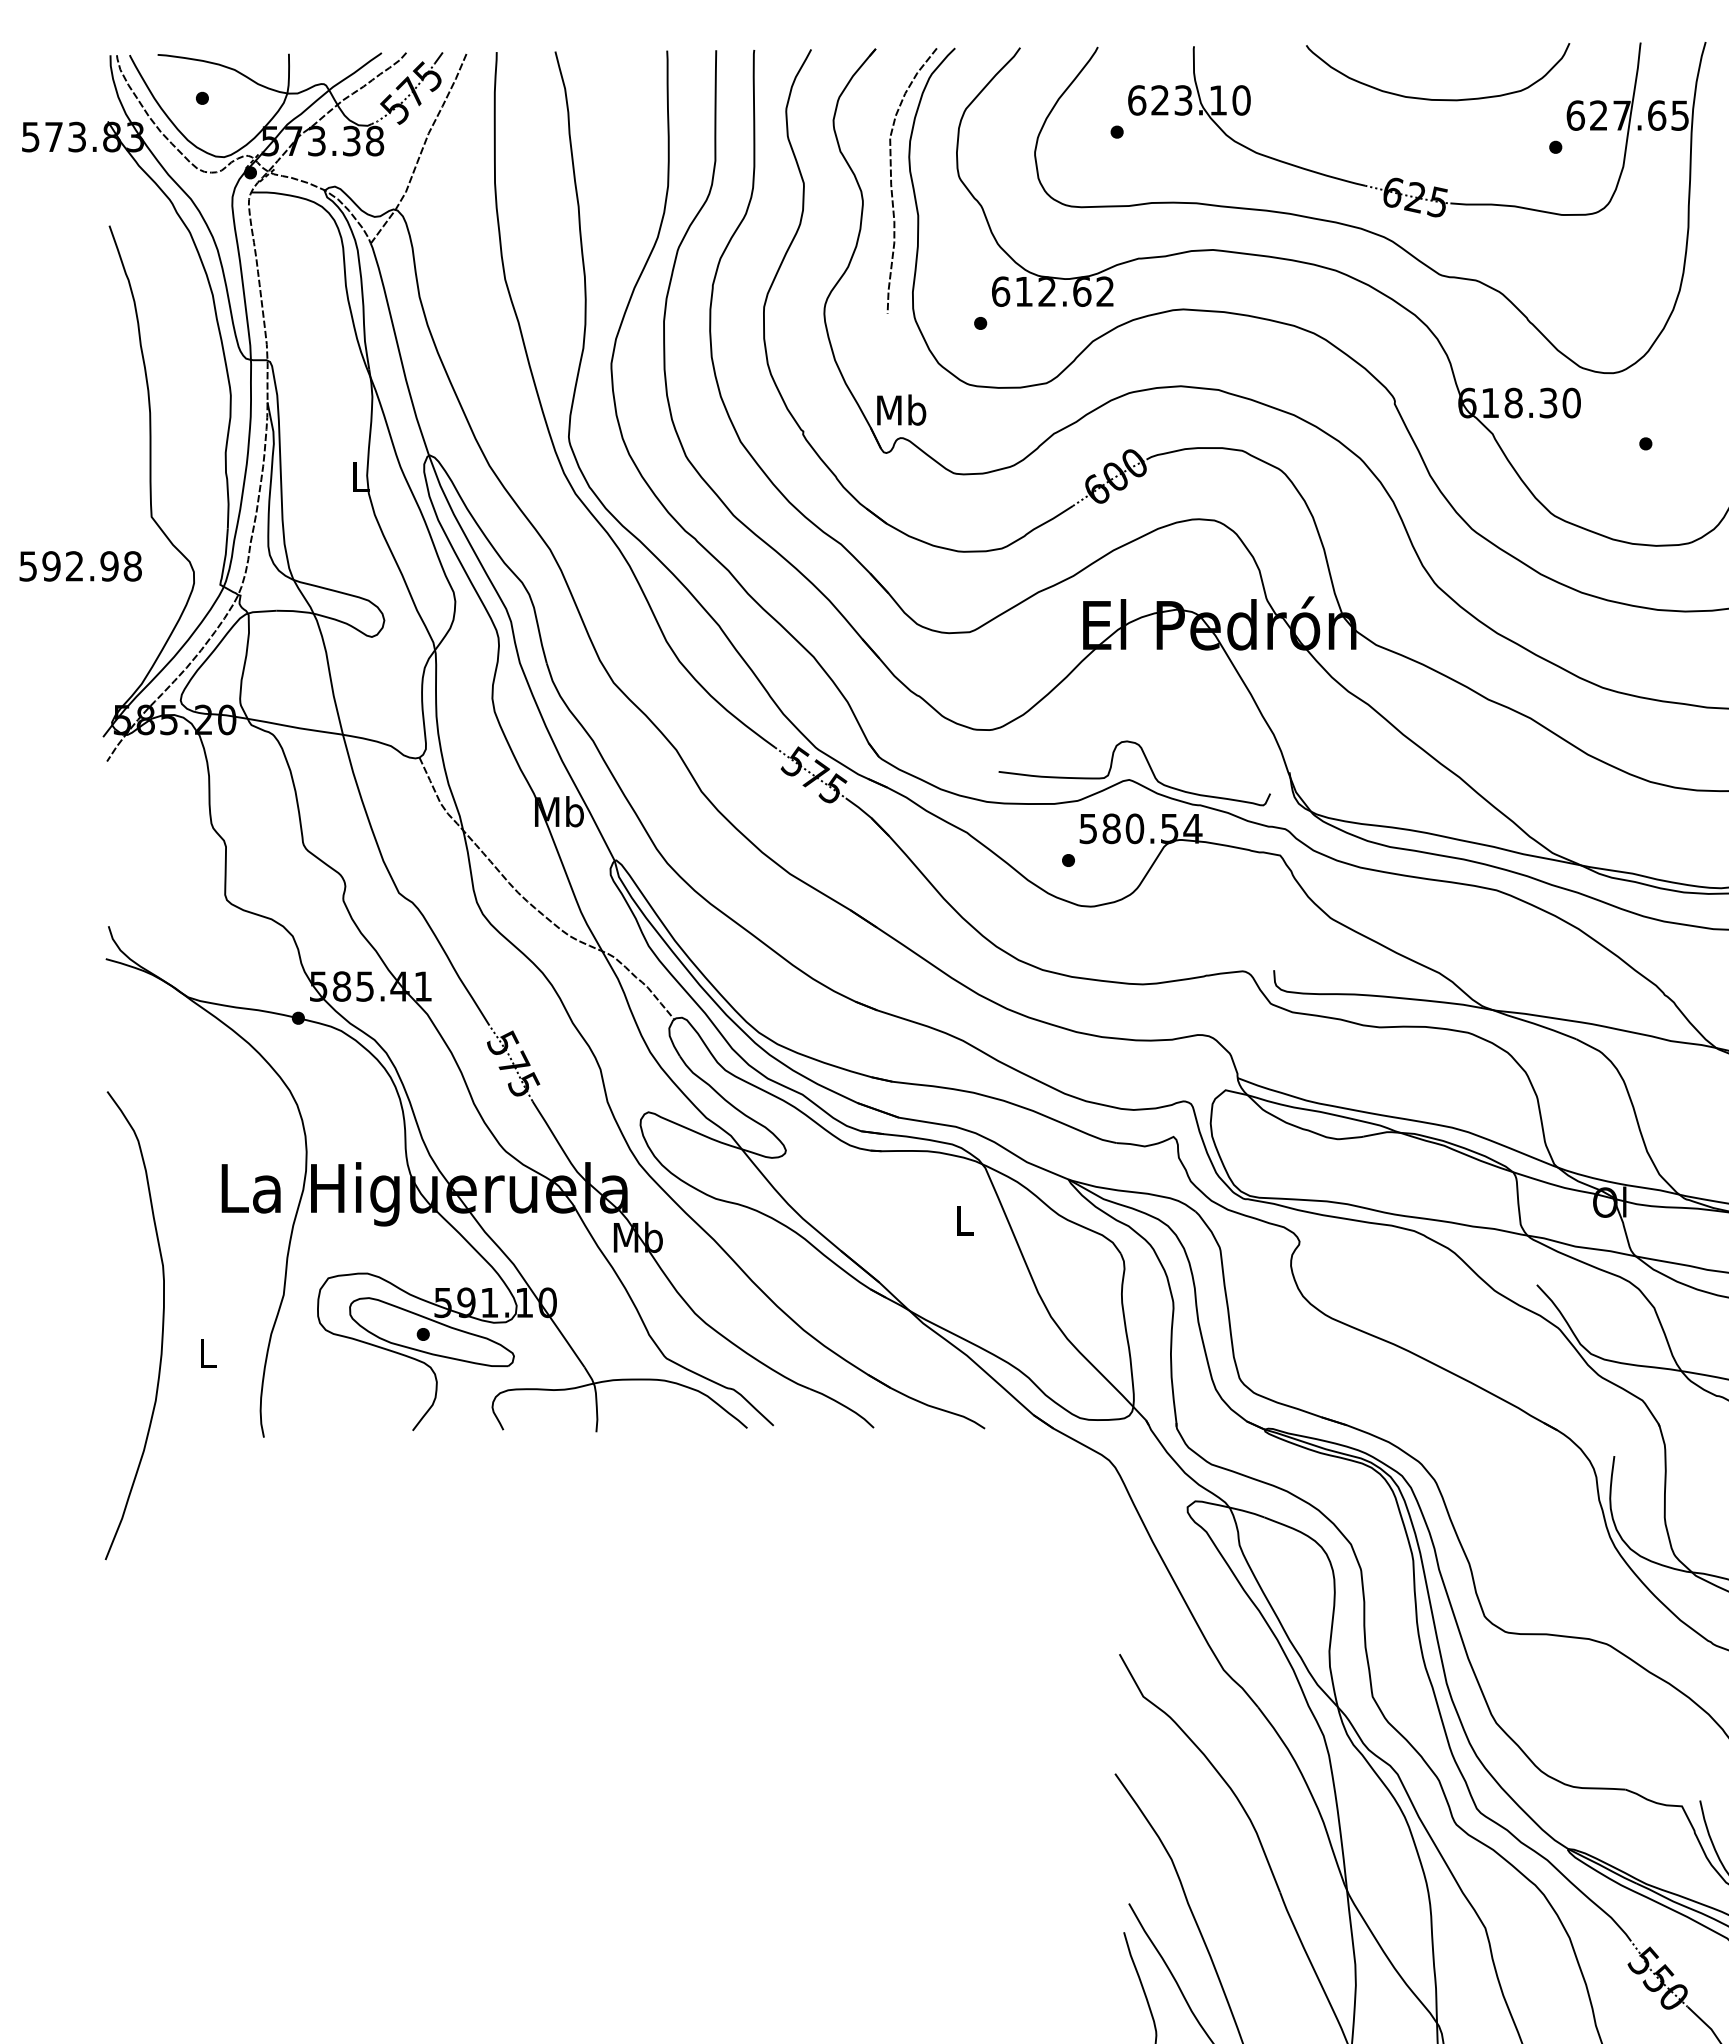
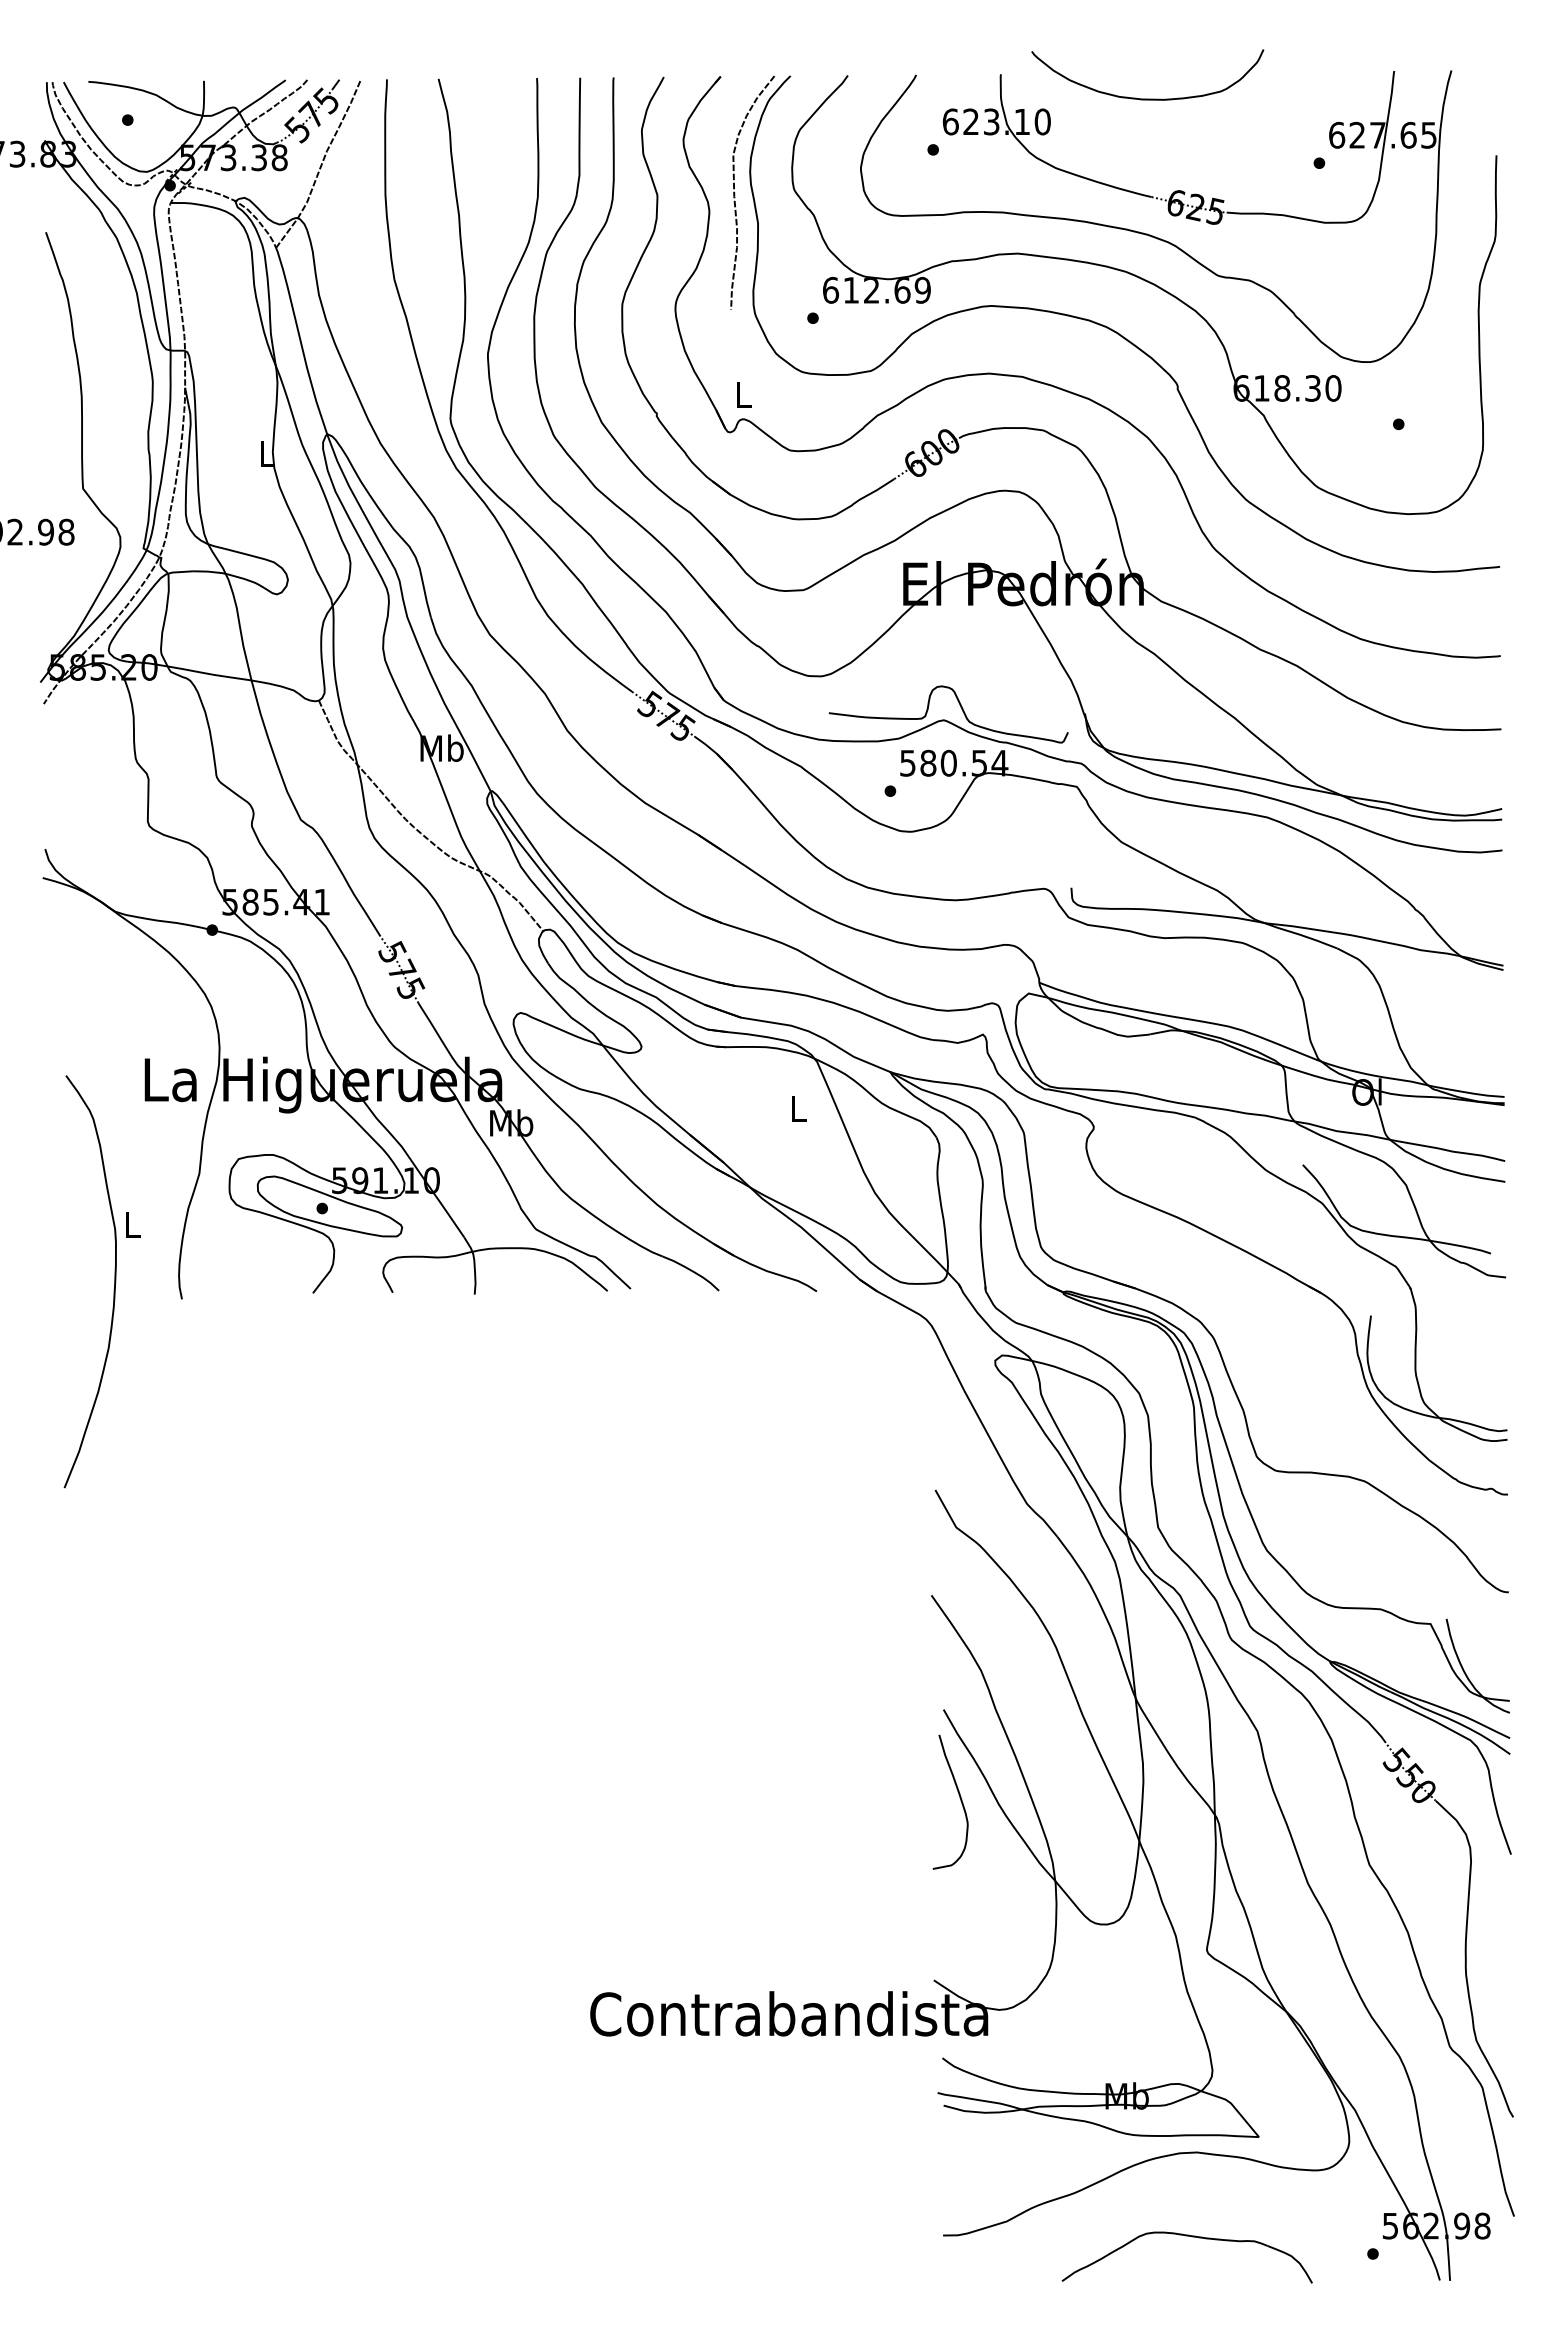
curve: (1437, 98) -> (1147, 98), moved
text: (1104, 291) -> (922, 290), 612.62 -> 612.69
text: (901, 409) -> (743, 394), Mb -> L
curve: (162, 1325) -> (114, 1281), moved

